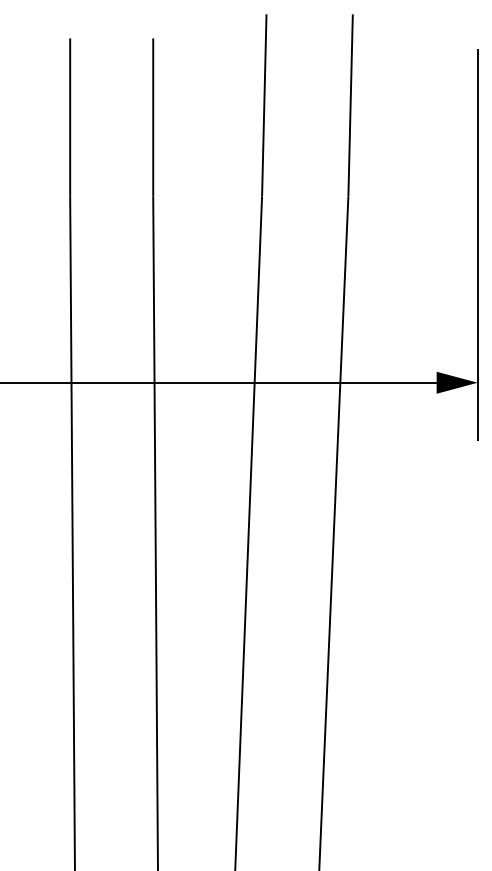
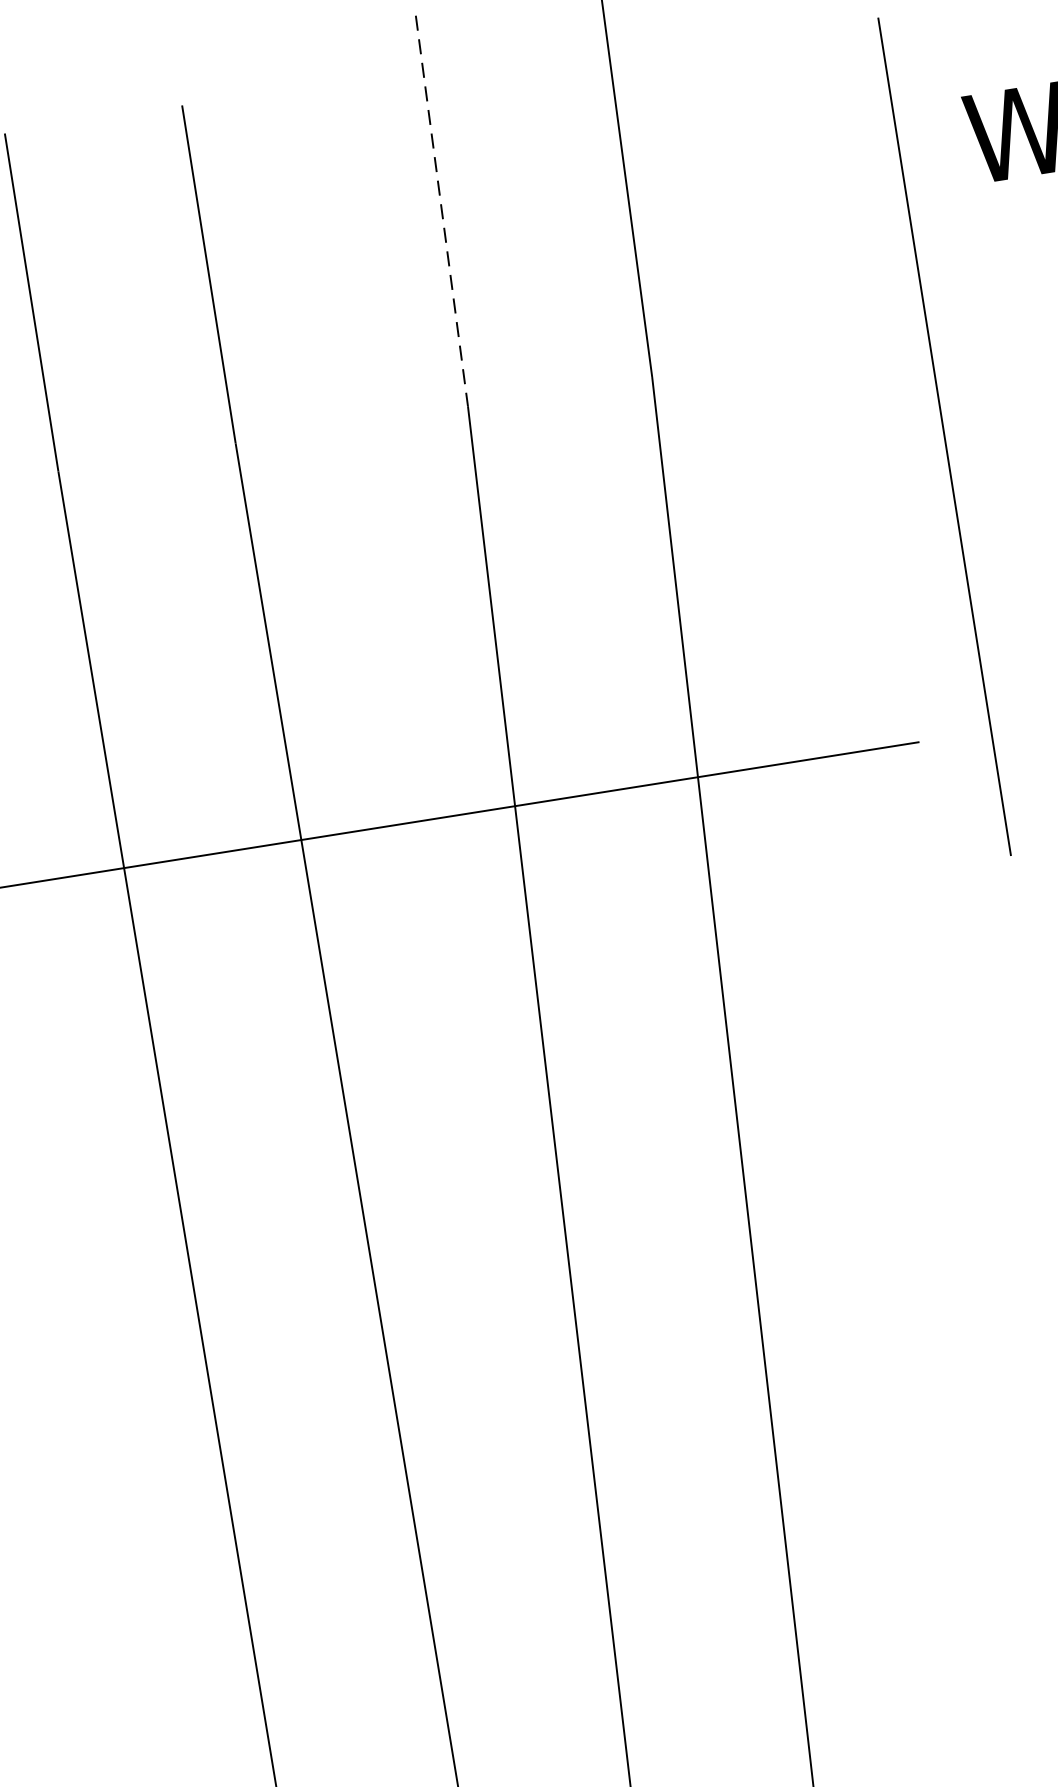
line: (264, 105) -> (442, 211), solid -> dashed
fill: (456, 382) -> (945, 737), removed

